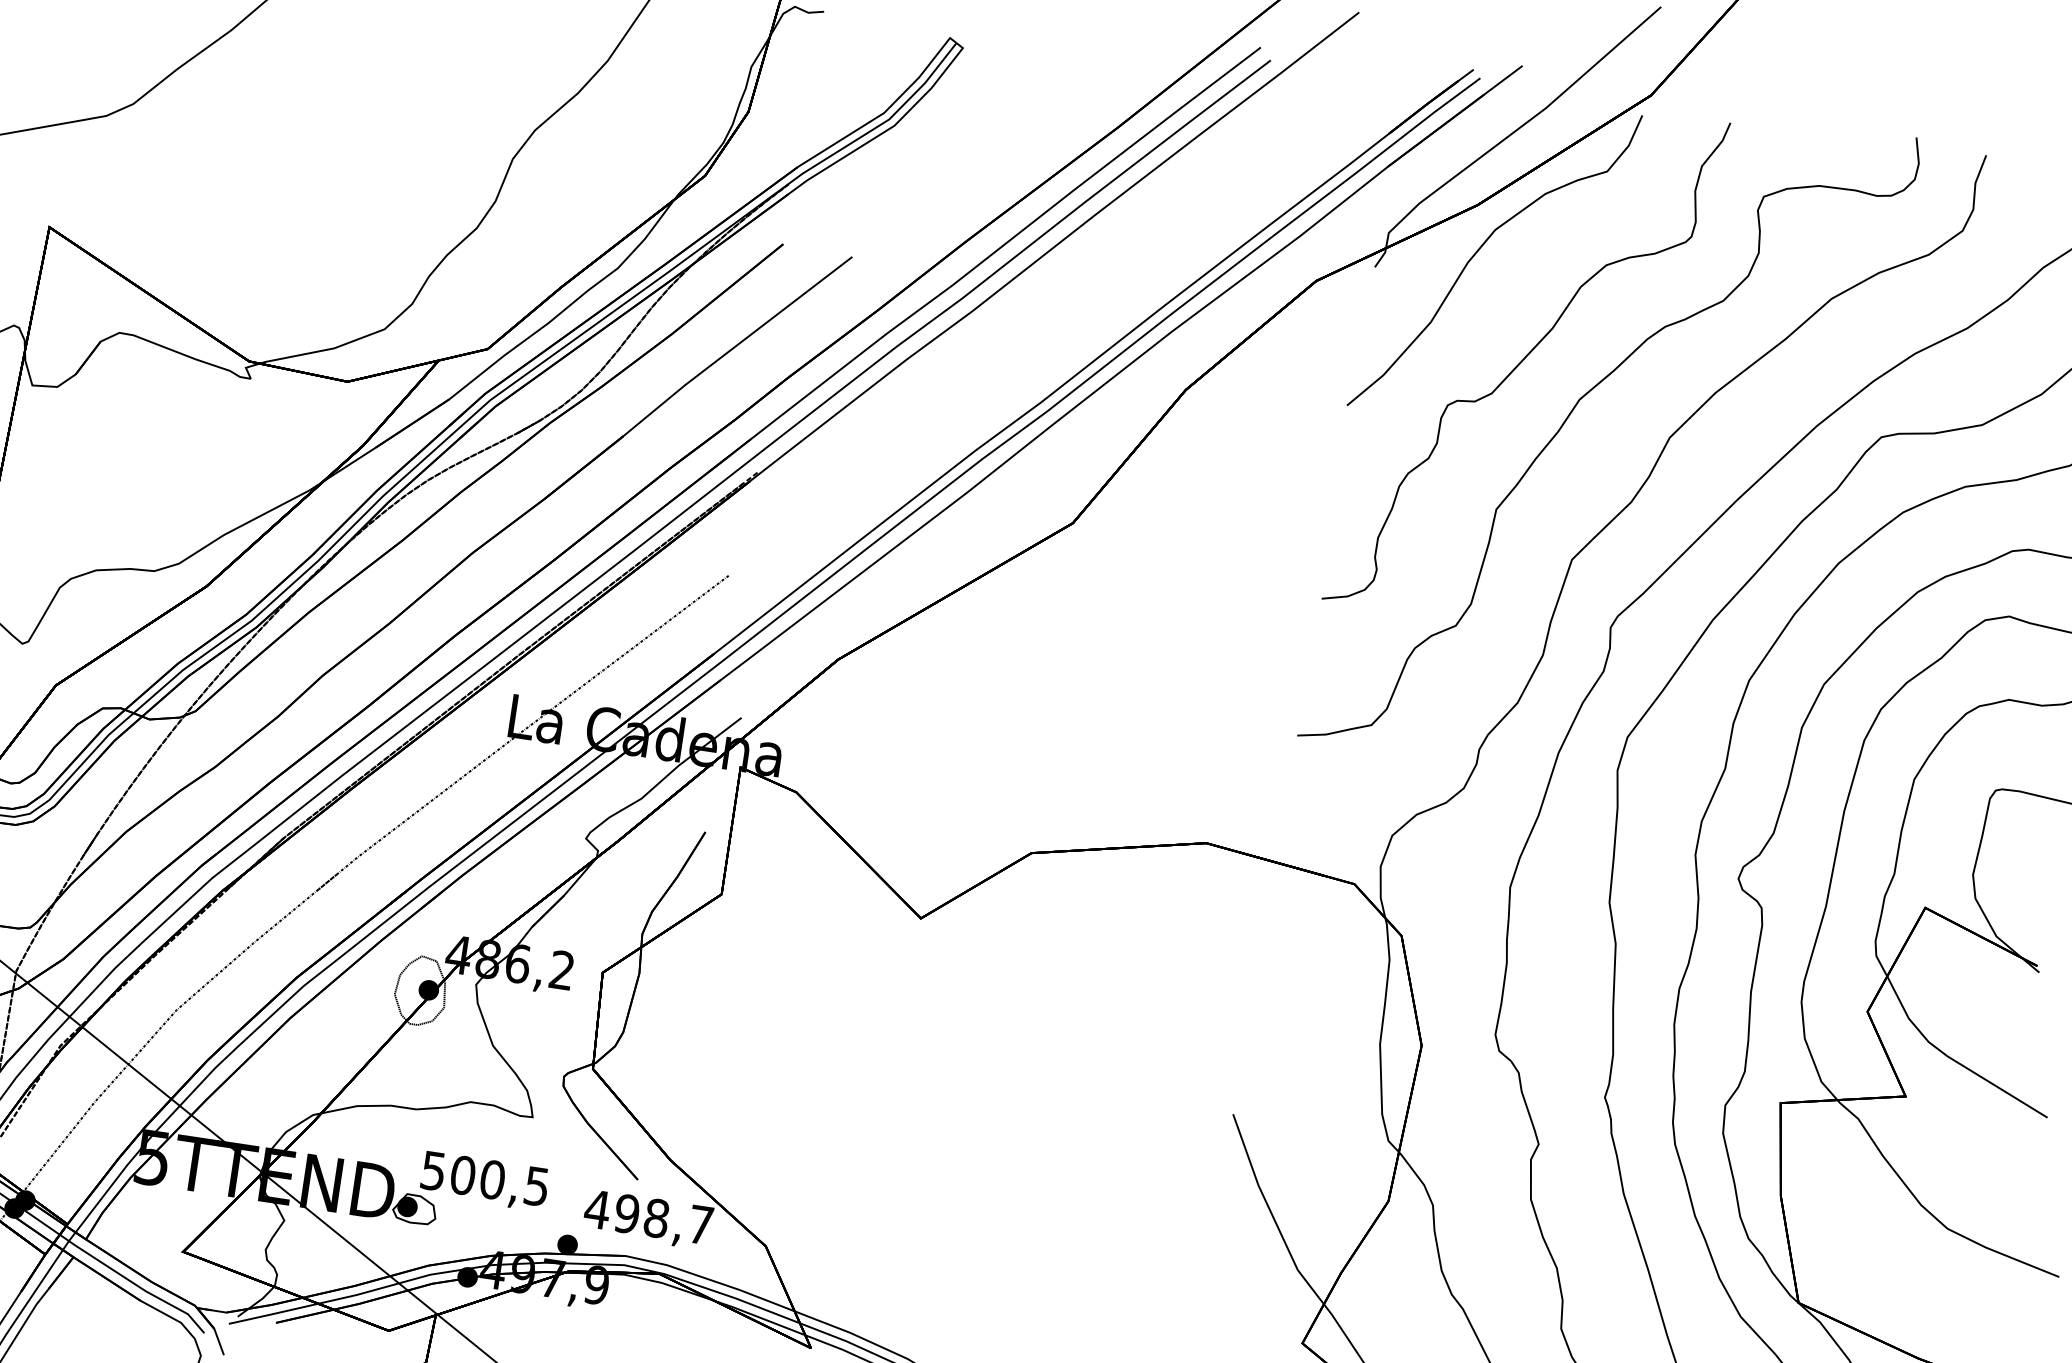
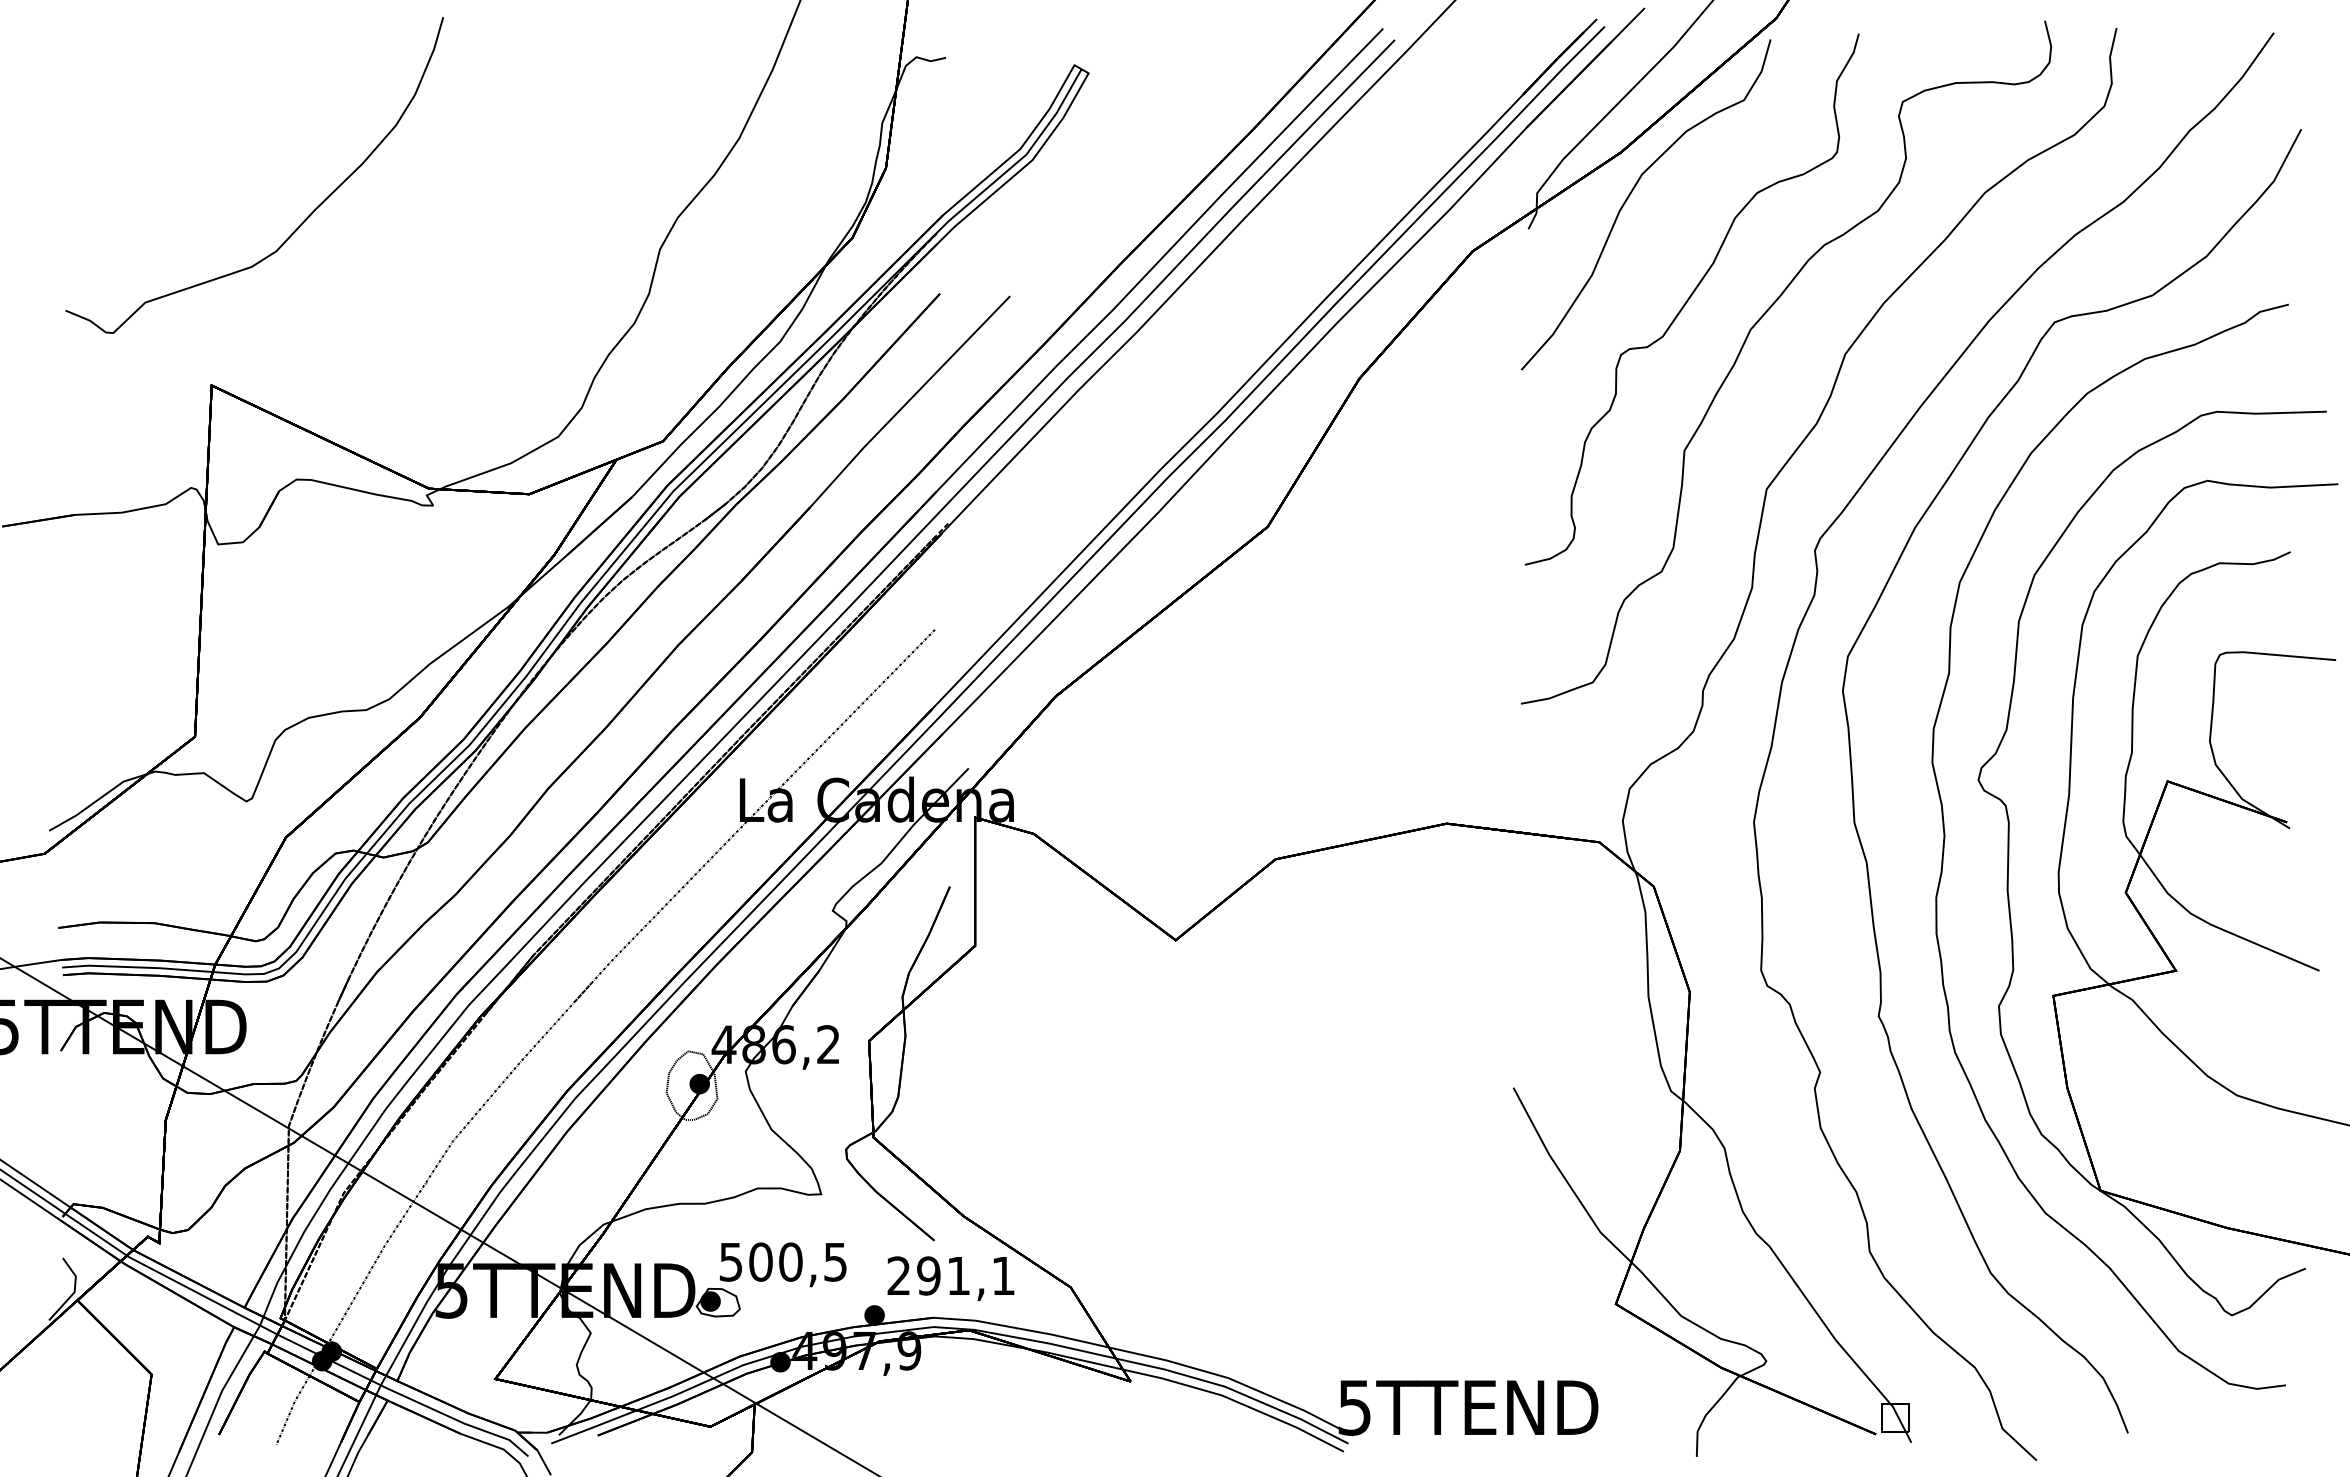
text: (648, 1216) -> (950, 1275), 498,7 -> 291,1

